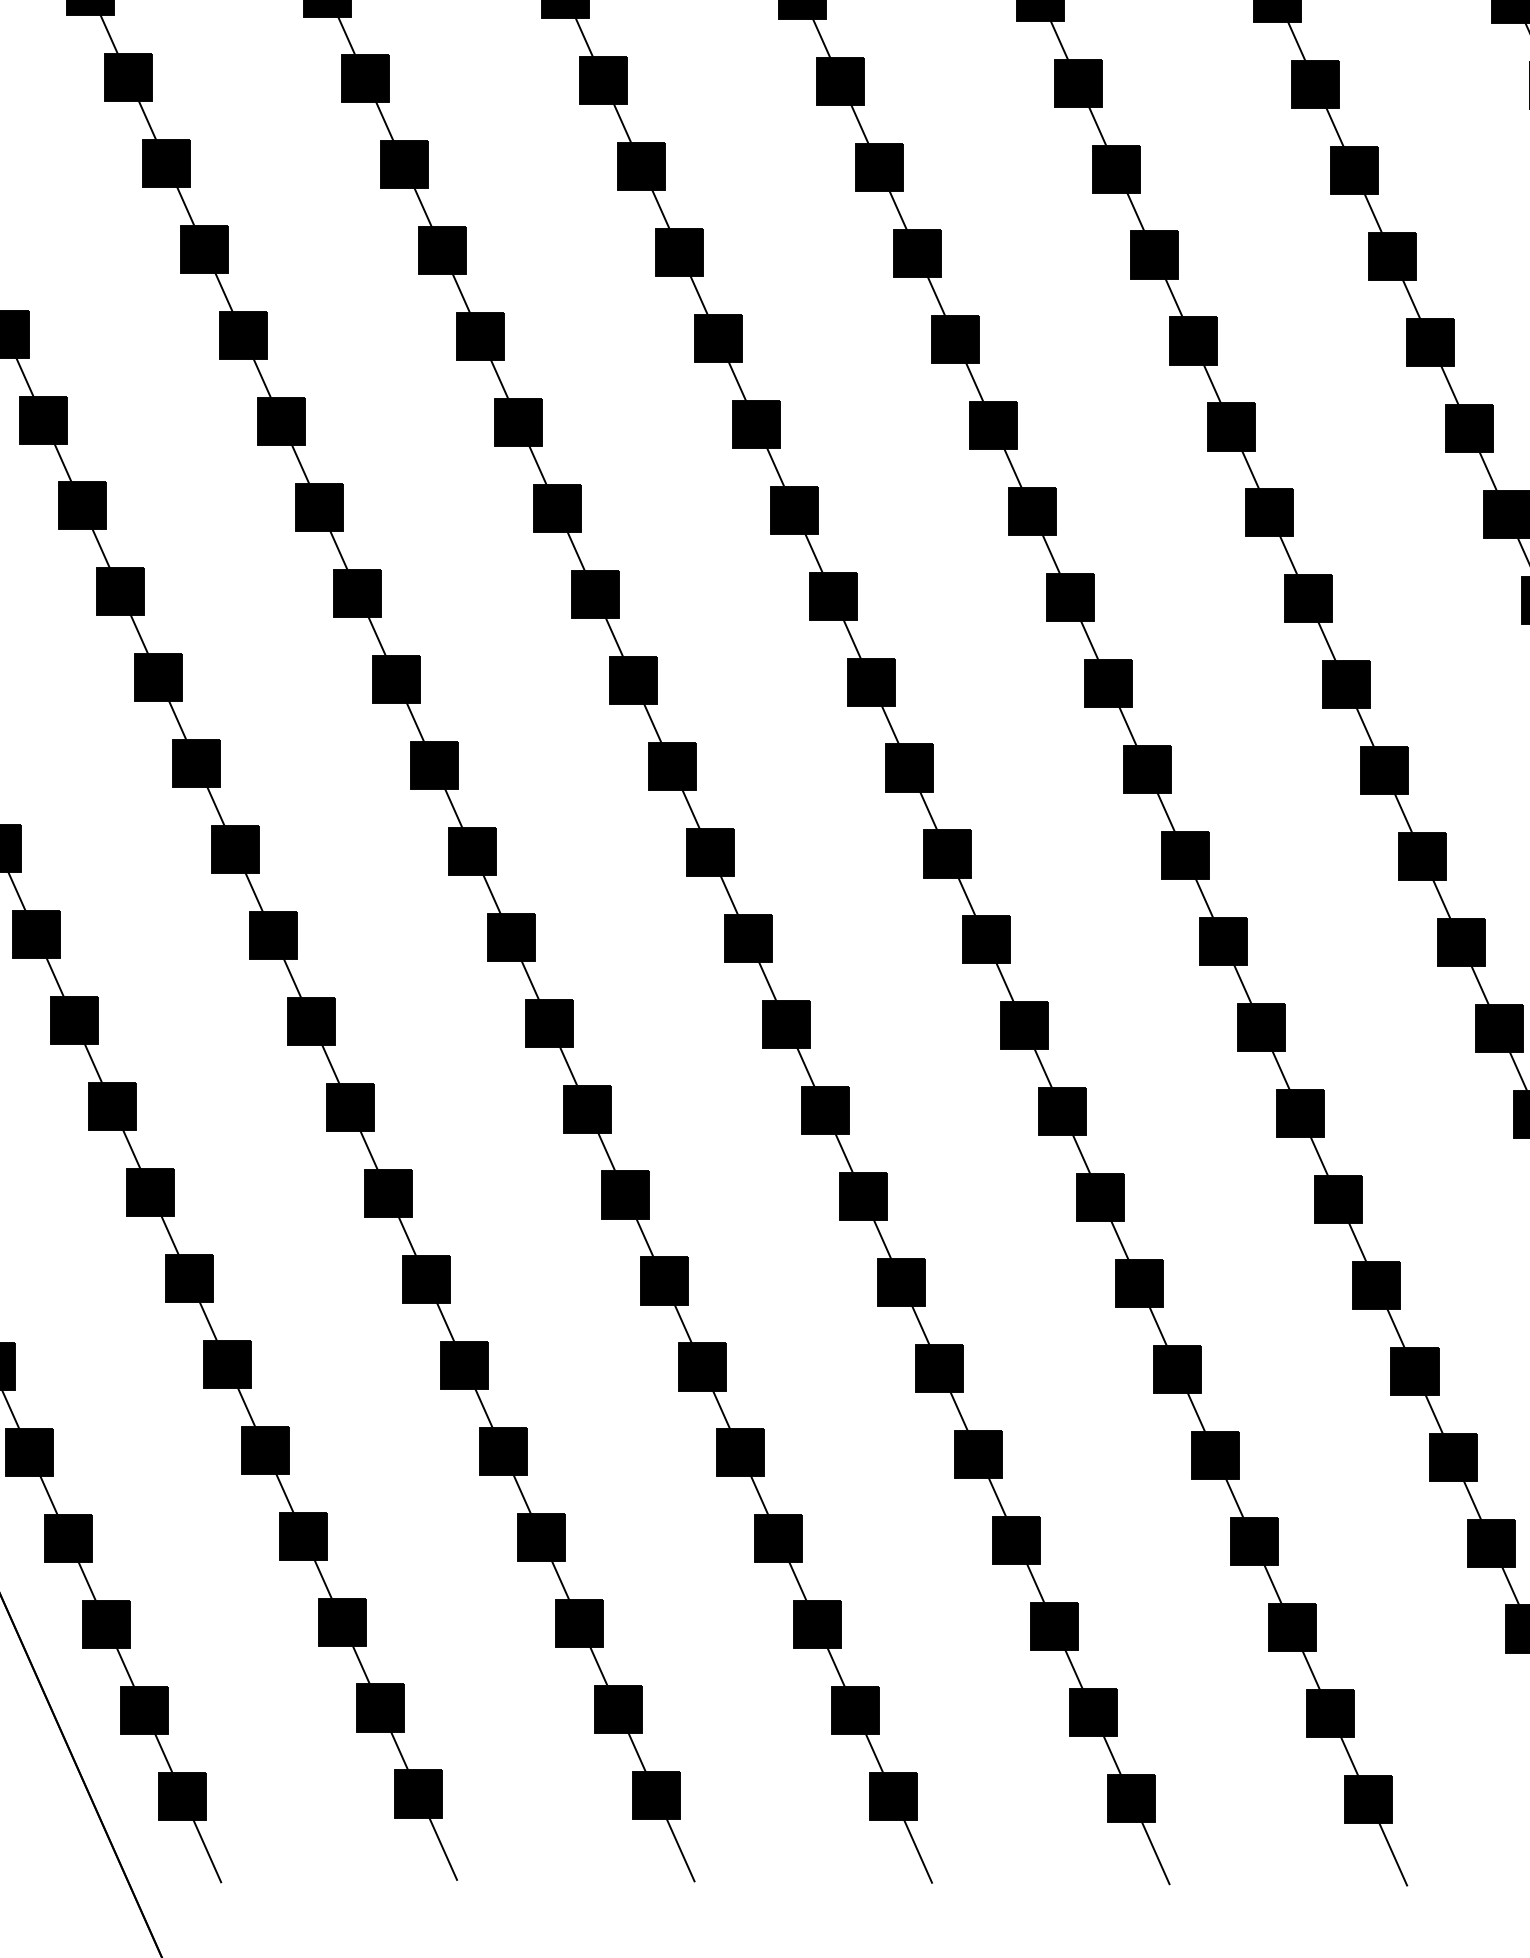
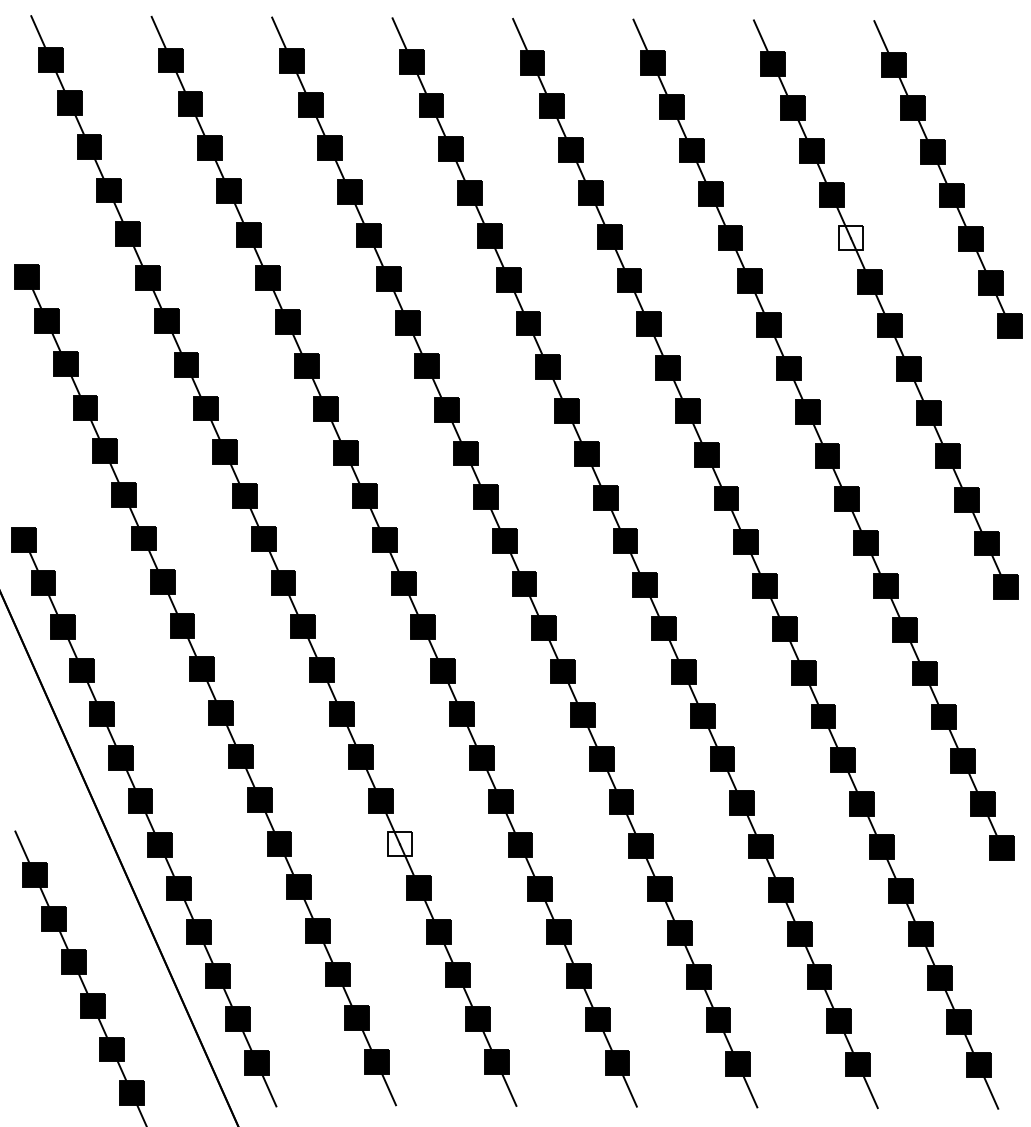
fill: (1353, 170) -> (850, 238), removed
fill: (463, 1365) -> (399, 844), removed

